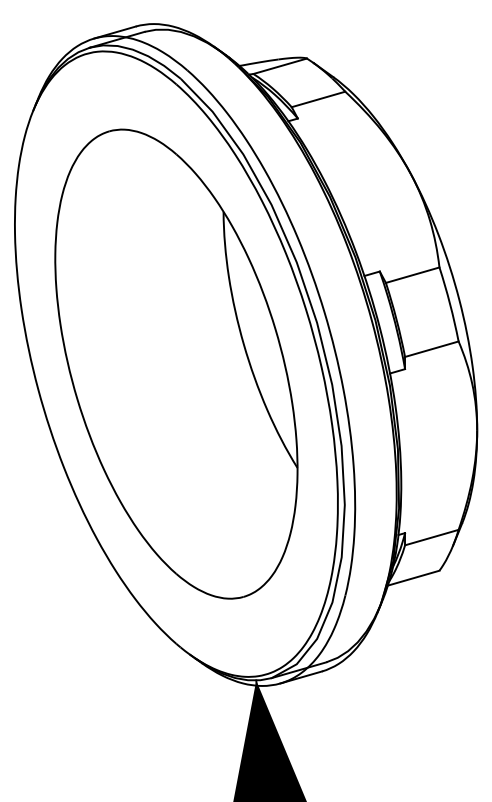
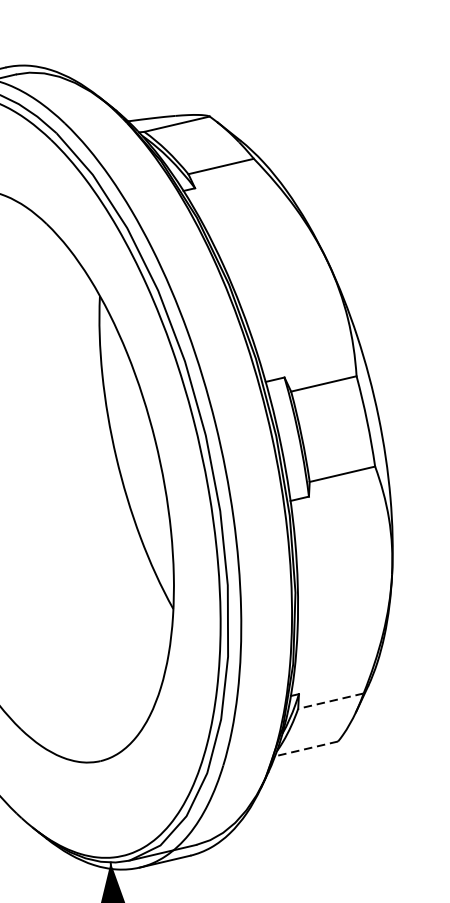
line: (431, 537) -> (330, 701), solid -> dashed
line: (413, 578) -> (306, 749), solid -> dashed

